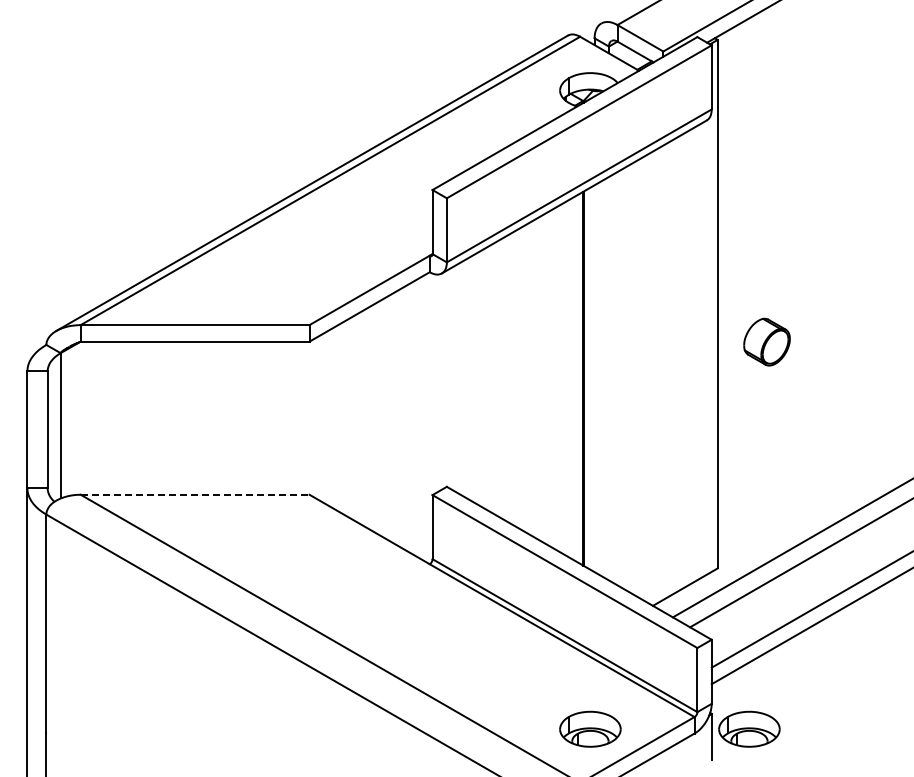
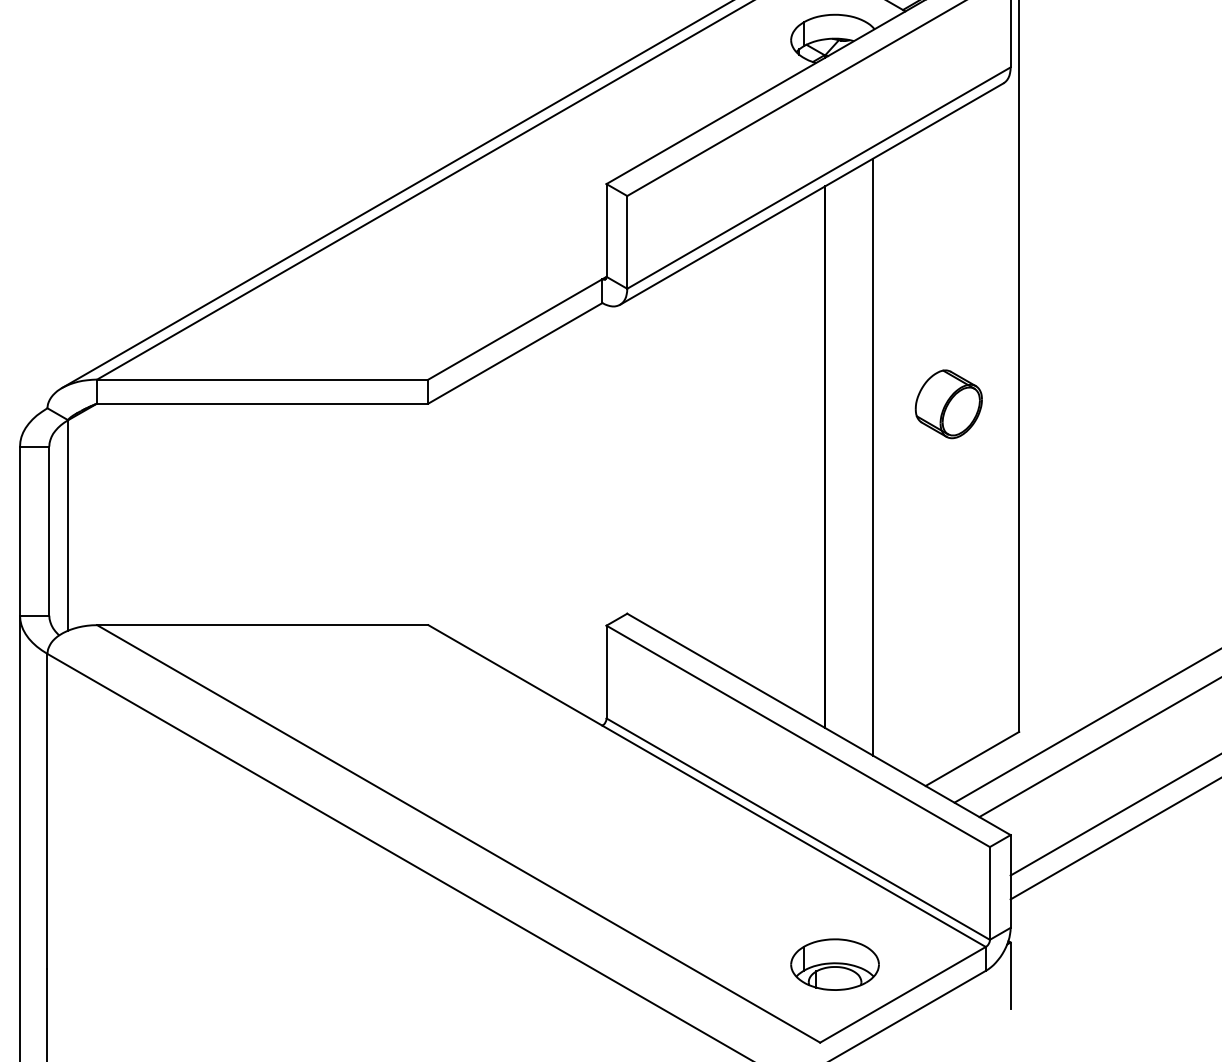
part: (766, 341) -> (948, 403), moved
line: (616, 378) -> (872, 456), added
line: (195, 494) -> (263, 624), dashed -> solid
part: (749, 728) -> (1065, 963), removed

